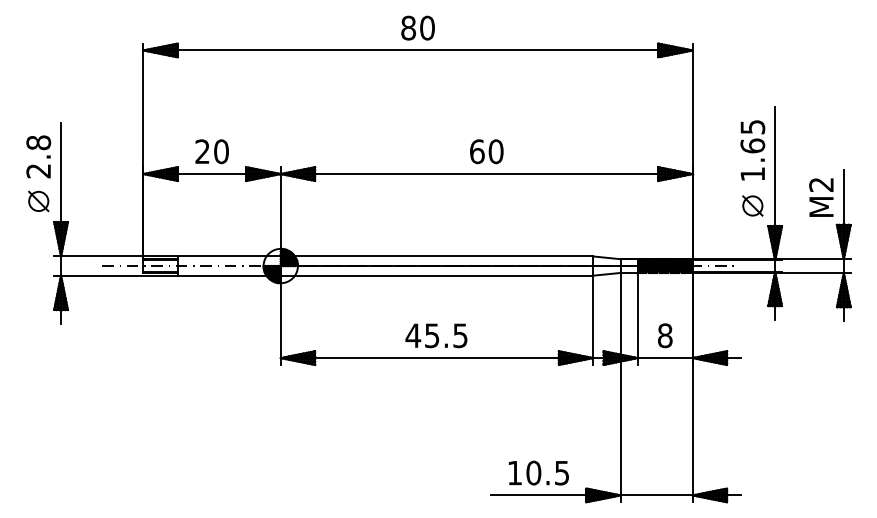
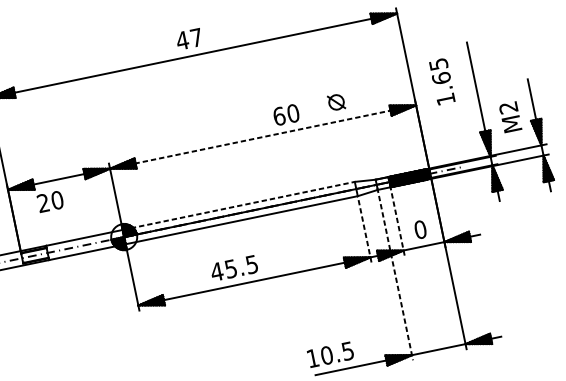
text: (417, 27) -> (189, 38), 80 -> 47
text: (752, 150) -> (442, 81), moved
text: (211, 151) -> (50, 201), moved
text: (486, 151) -> (286, 114), moved
line: (486, 174) -> (262, 137), solid -> dashed
text: (821, 197) -> (510, 117), moved
part: (752, 205) -> (336, 102), moved
line: (437, 256) -> (239, 205), solid -> dashed
line: (637, 318) -> (397, 221), solid -> dashed
line: (593, 320) -> (364, 229), solid -> dashed
text: (436, 335) -> (234, 268), moved
text: (664, 335) -> (419, 229), 8 -> 0
line: (620, 386) -> (395, 274), solid -> dashed
text: (538, 472) -> (330, 354), moved

